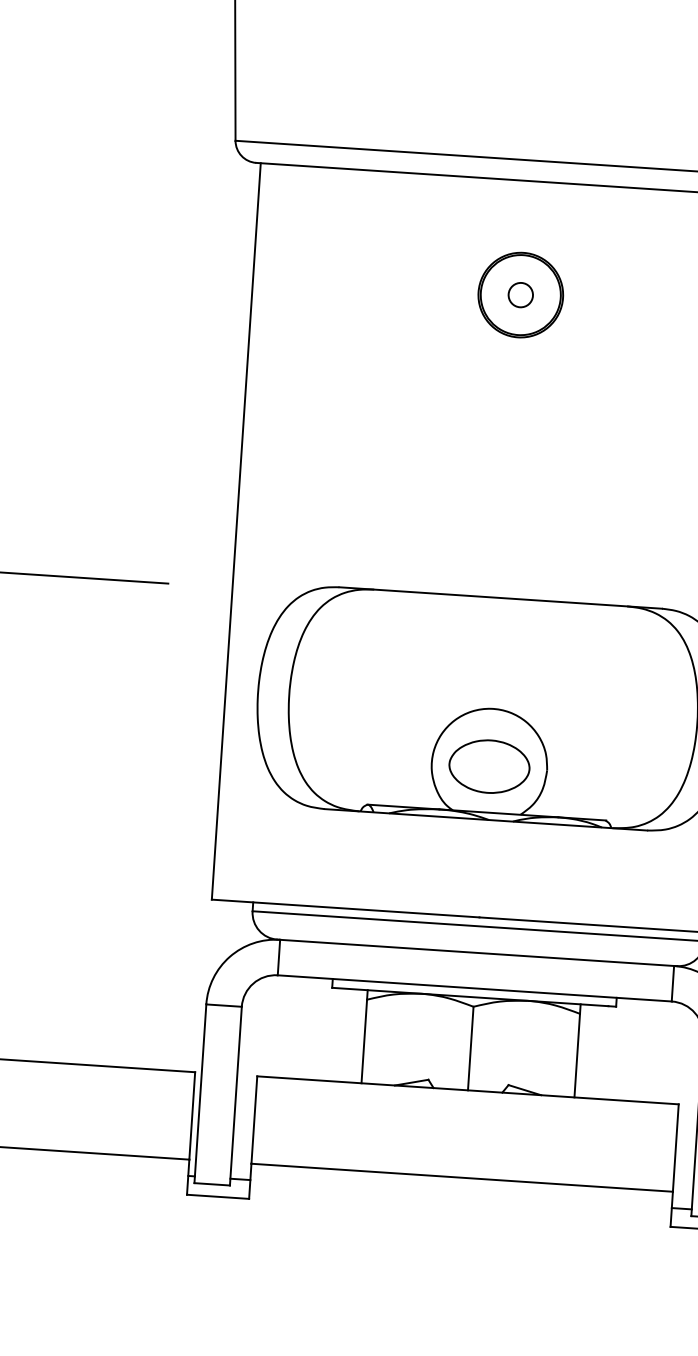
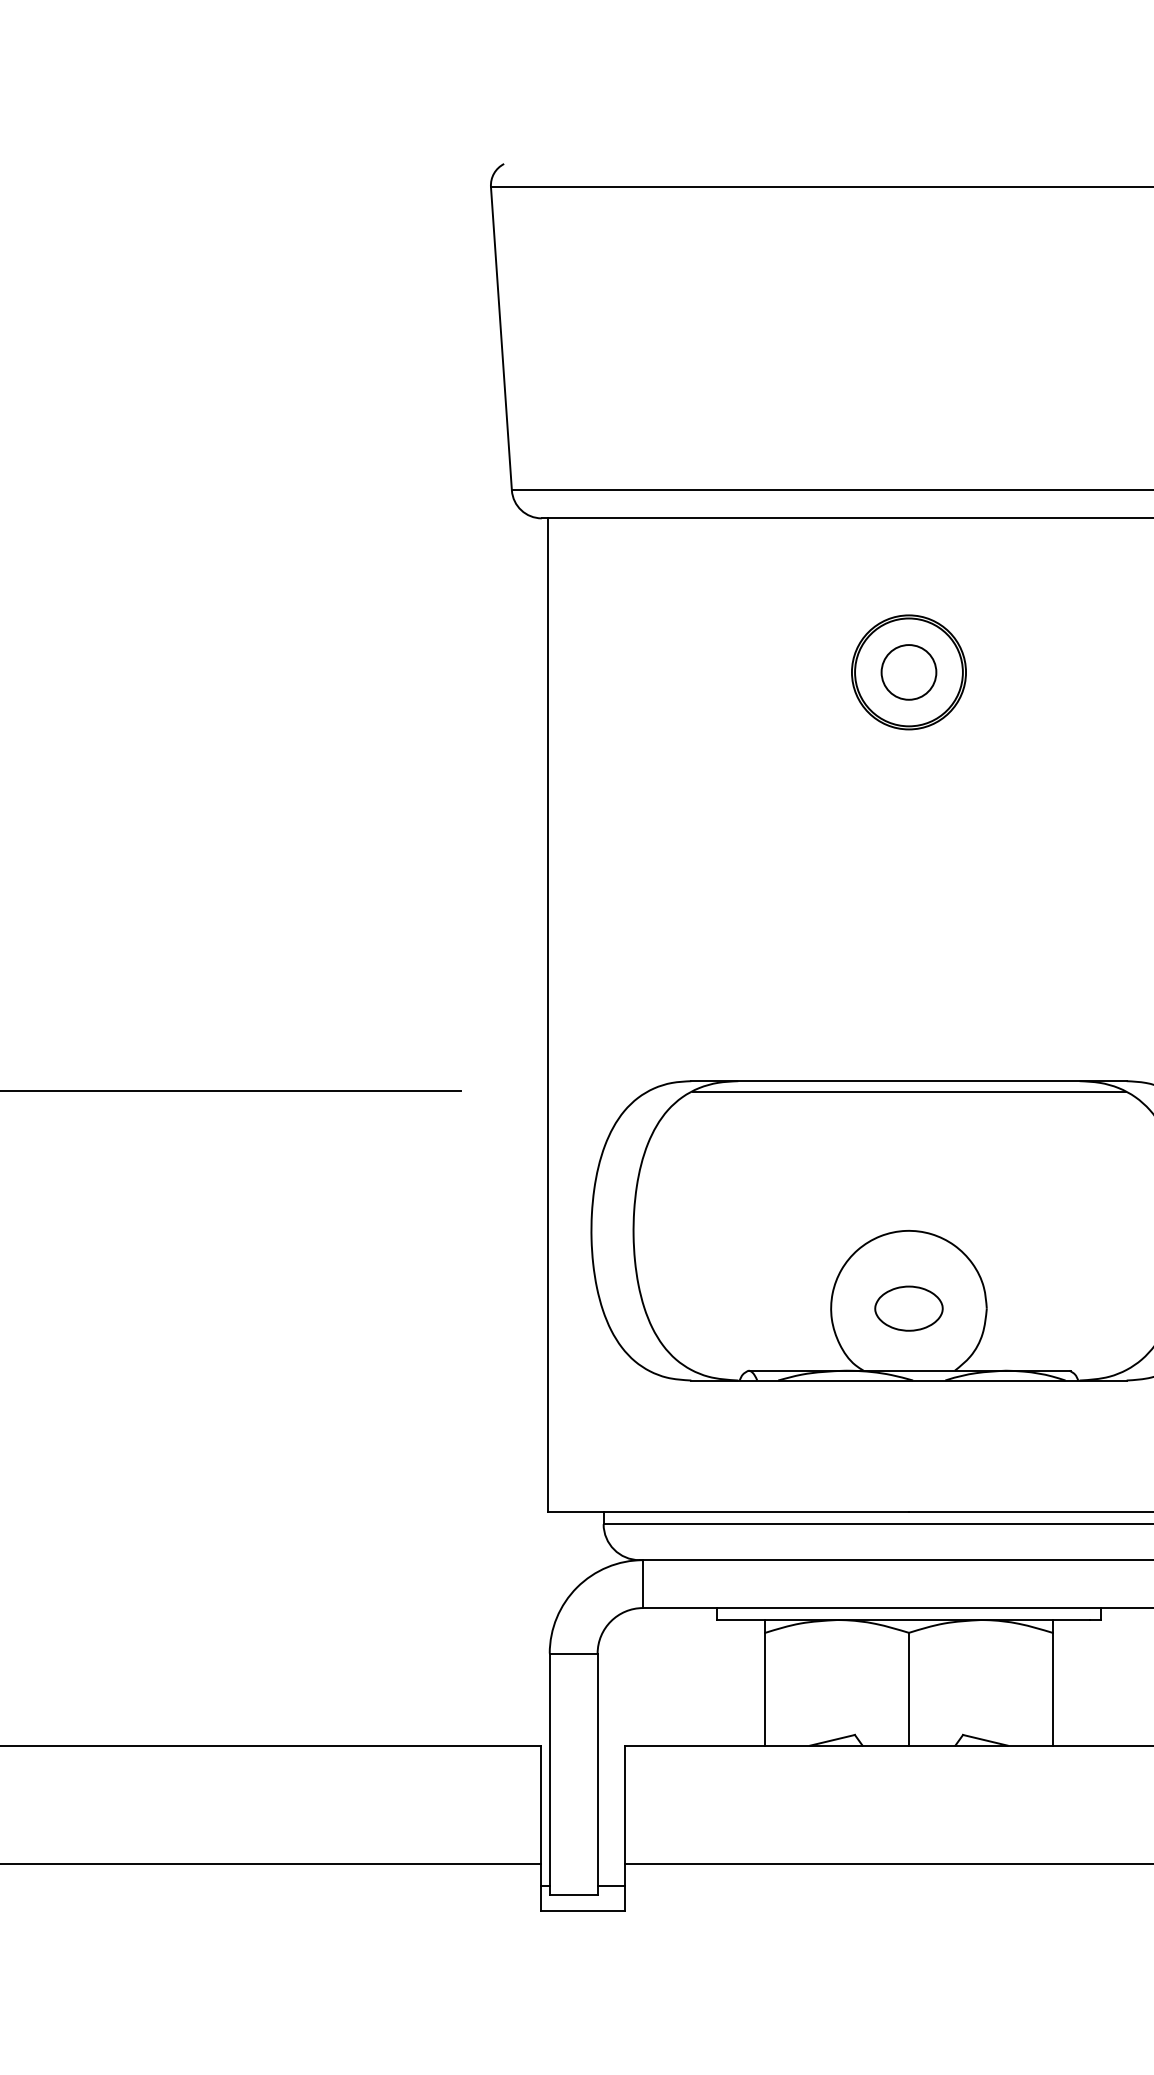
circle: (520, 295) -> (908, 672), size x1.67
line: (500, 605) -> (909, 1091), added
part: (489, 766) -> (908, 1308), size x0.62

